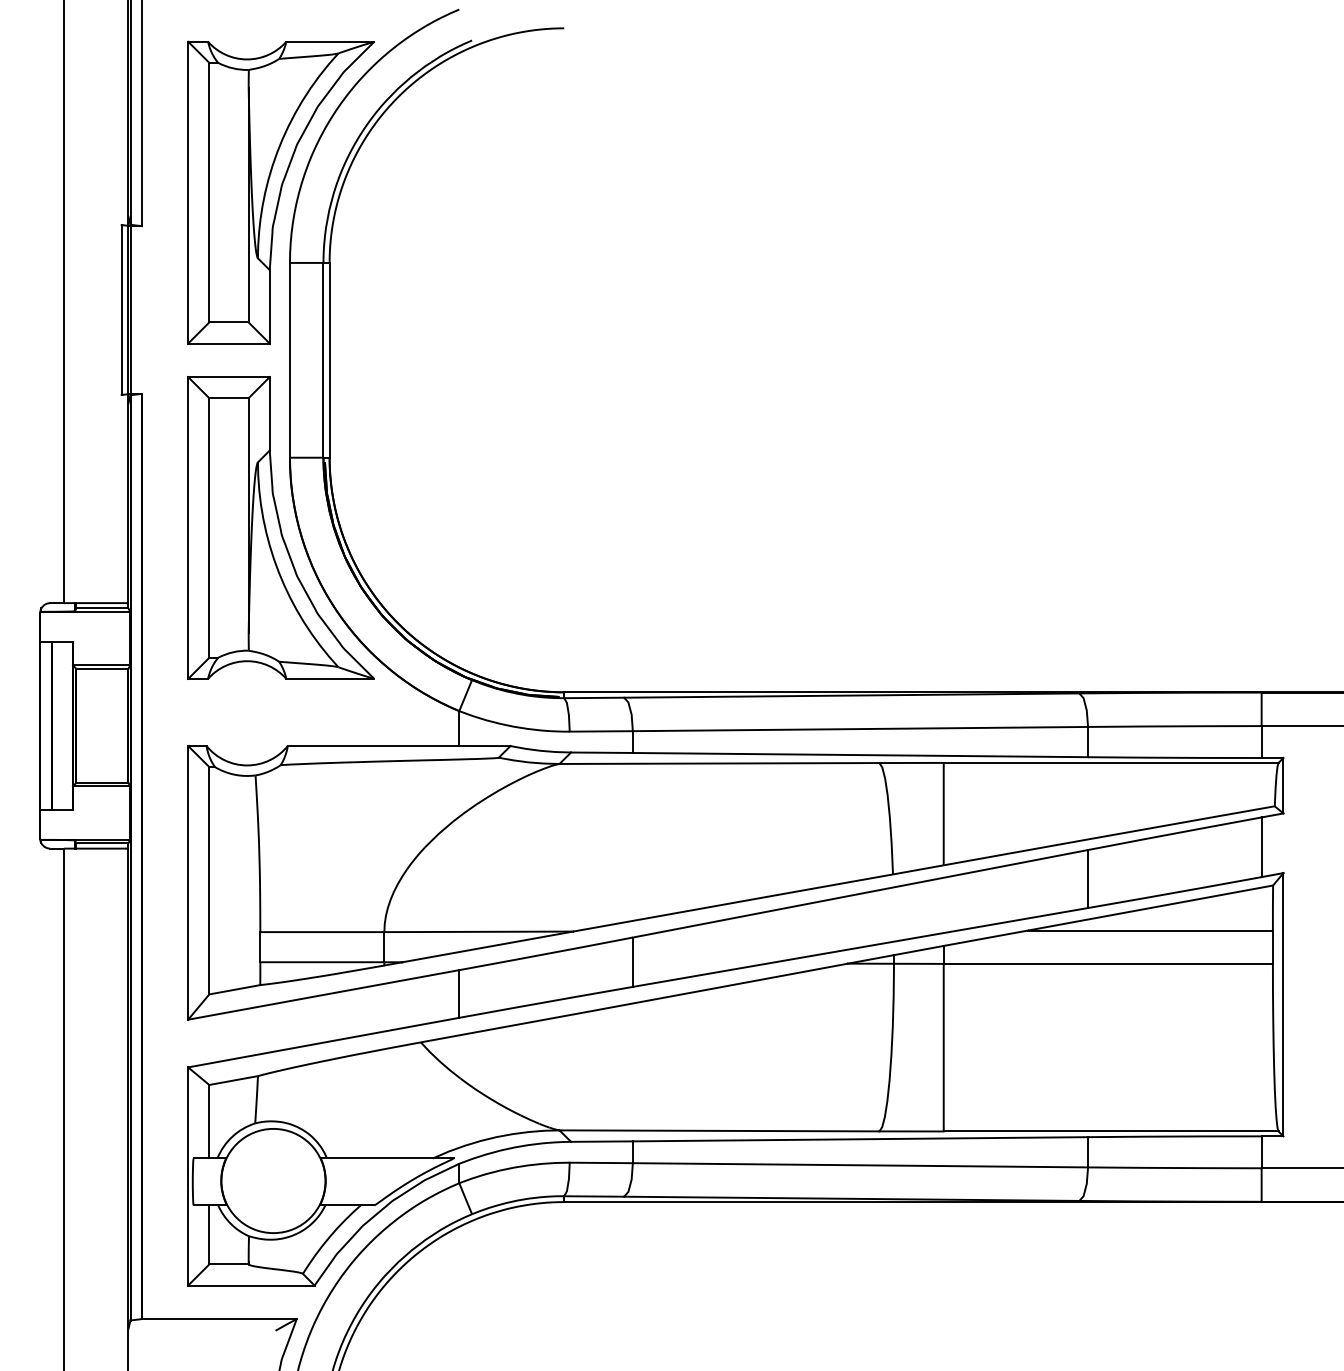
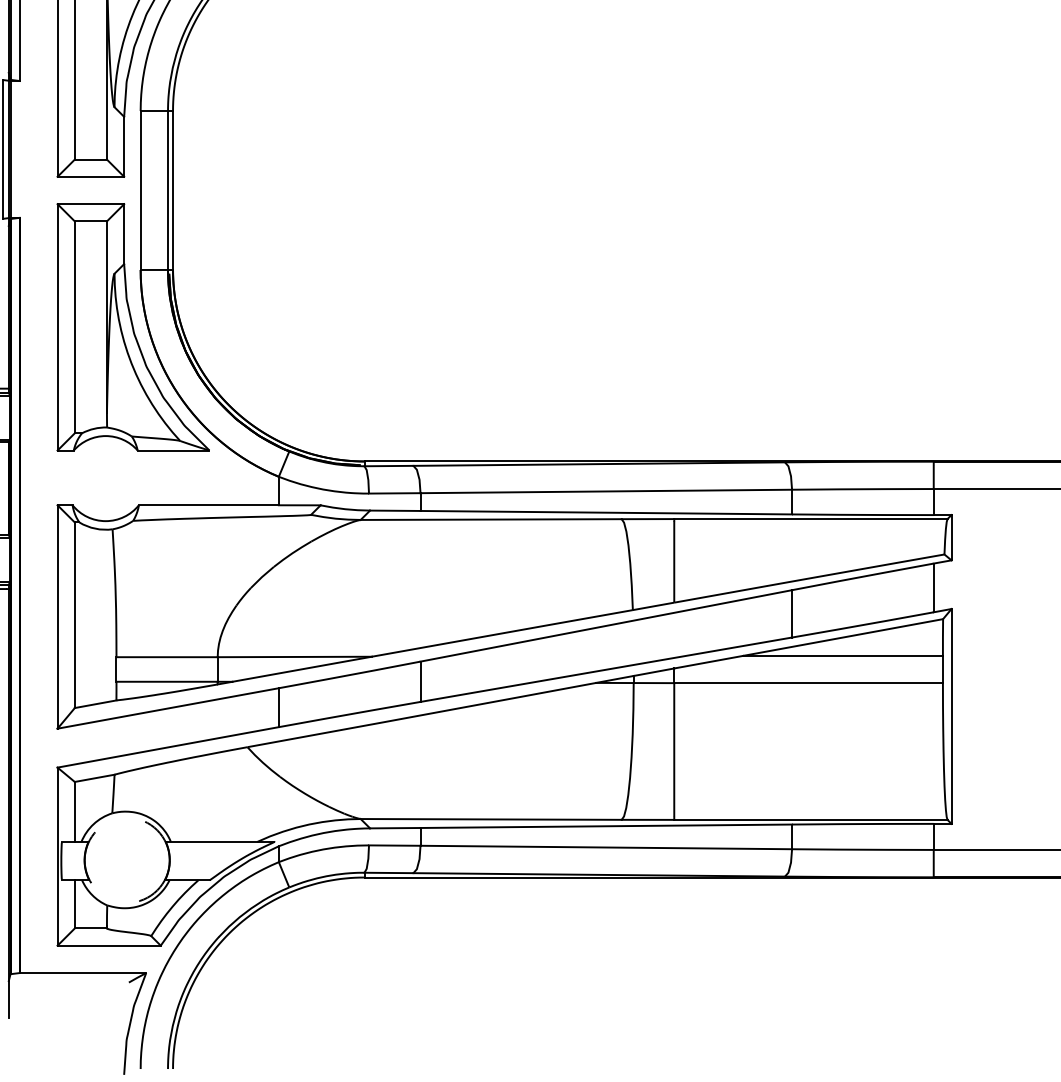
circle: (273, 1180) -> (127, 859), solid -> dashed

